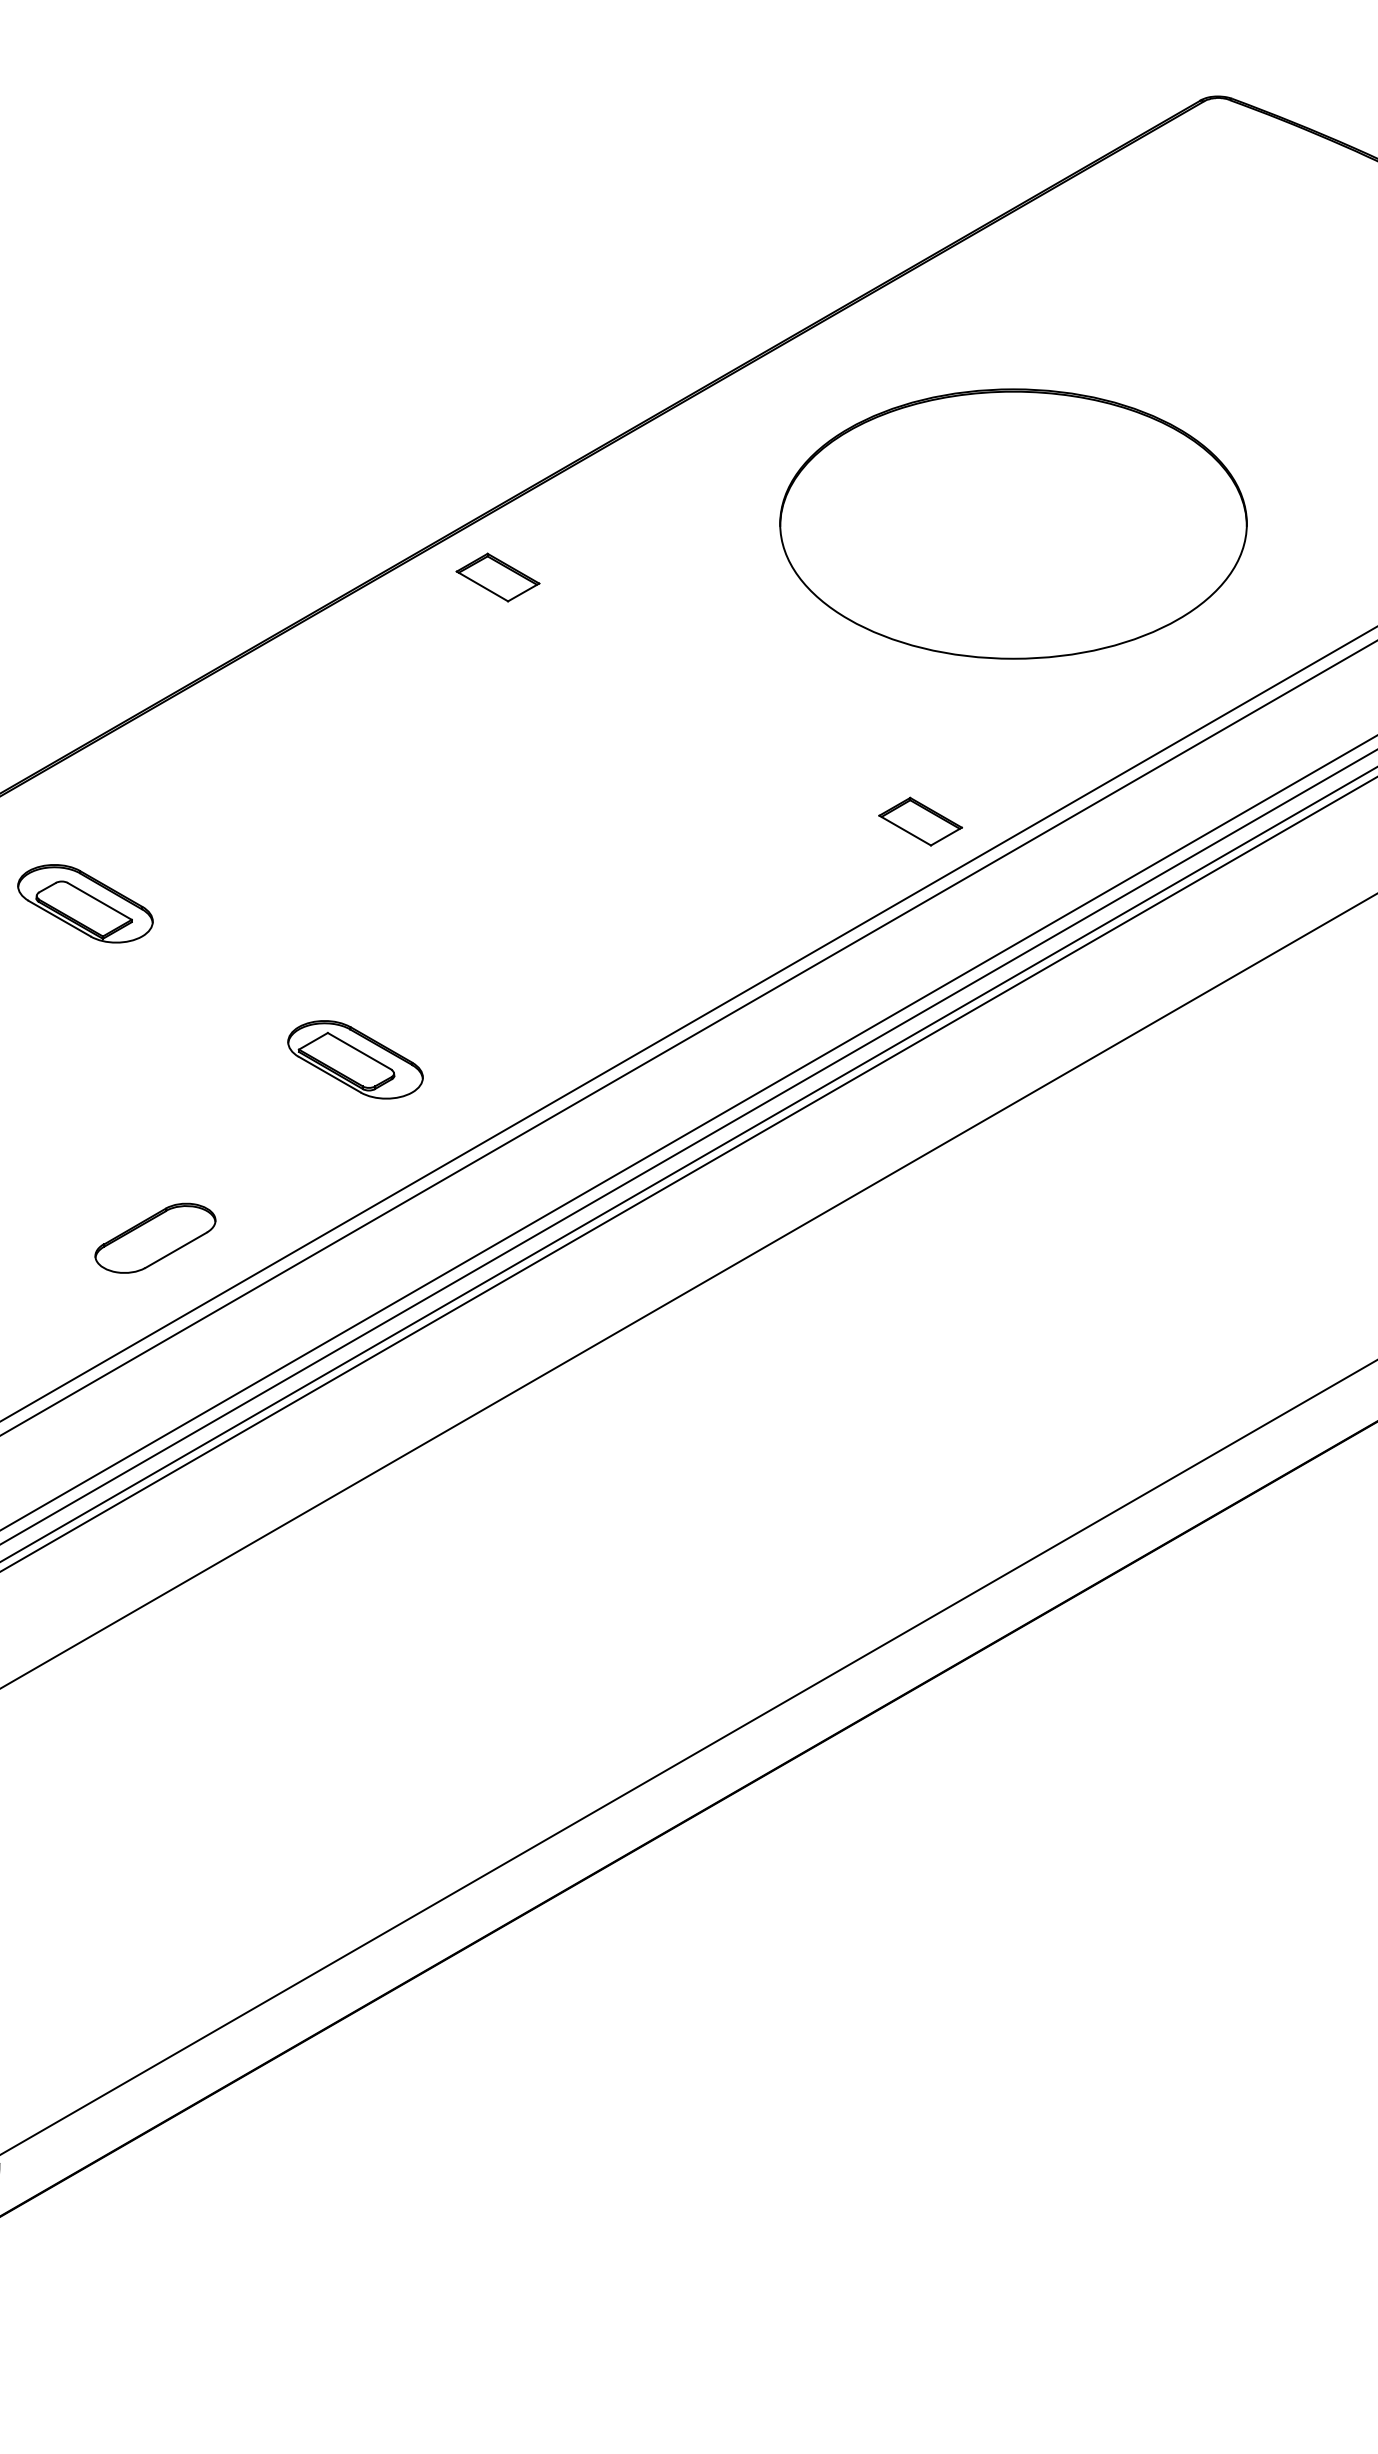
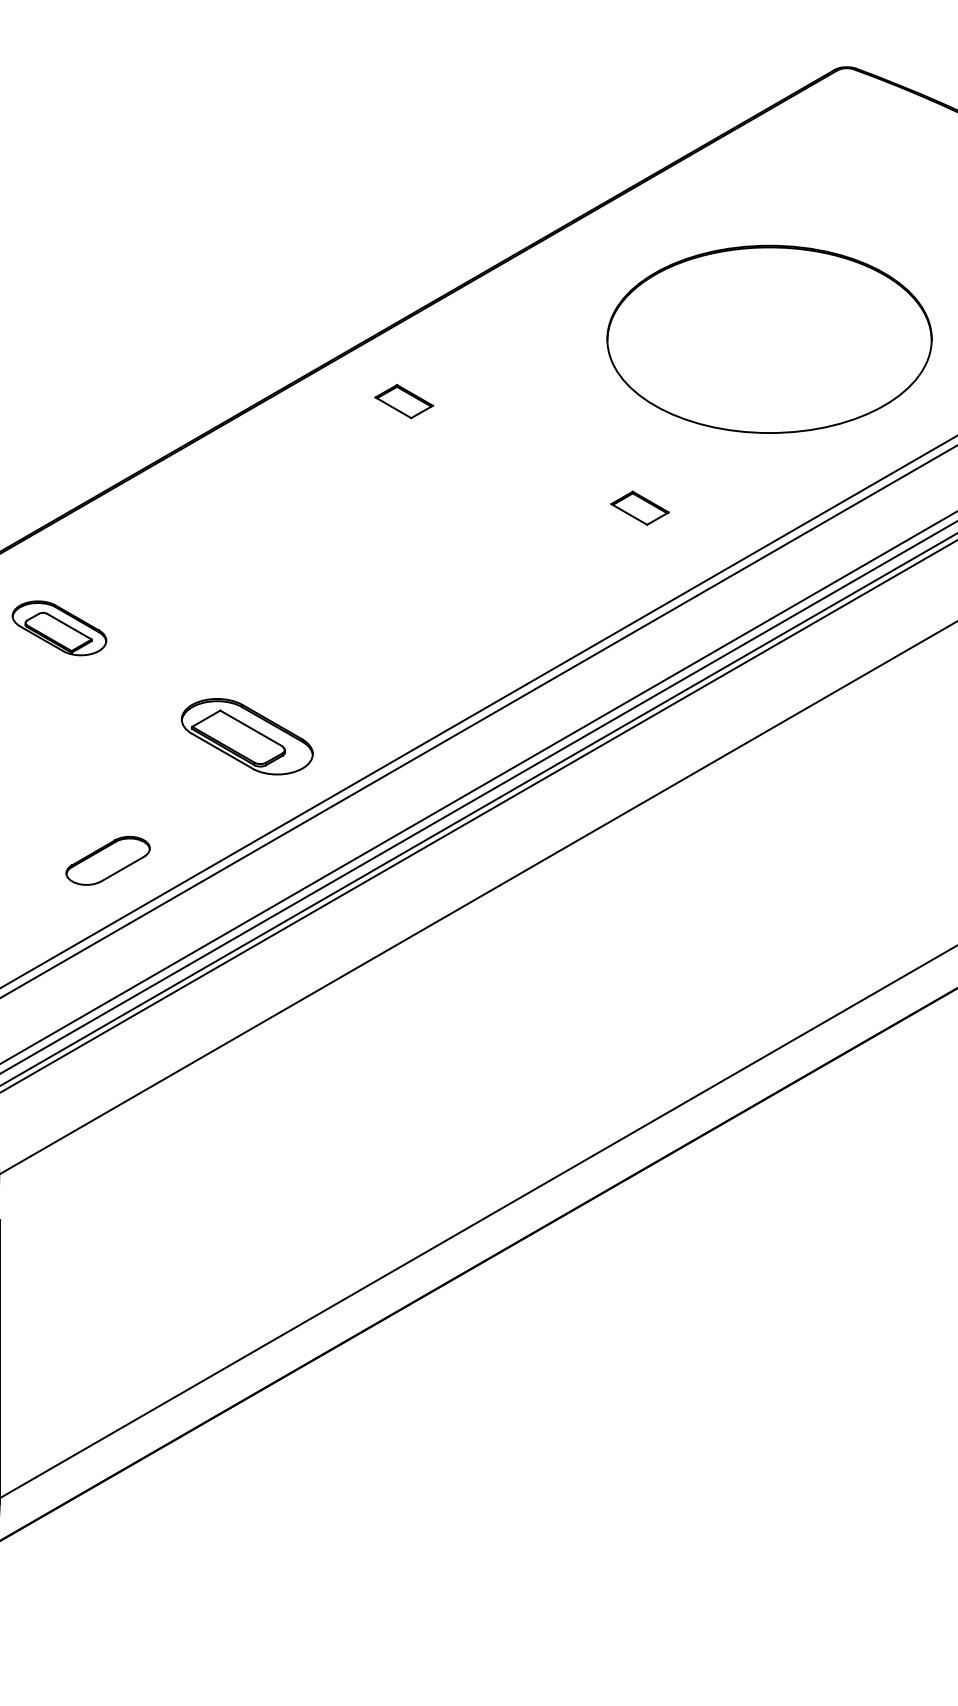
part: (1013, 522) -> (769, 338), moved
part: (496, 577) -> (403, 401), moved
part: (919, 820) -> (639, 507), moved
part: (354, 1059) -> (246, 736), size x1.4

